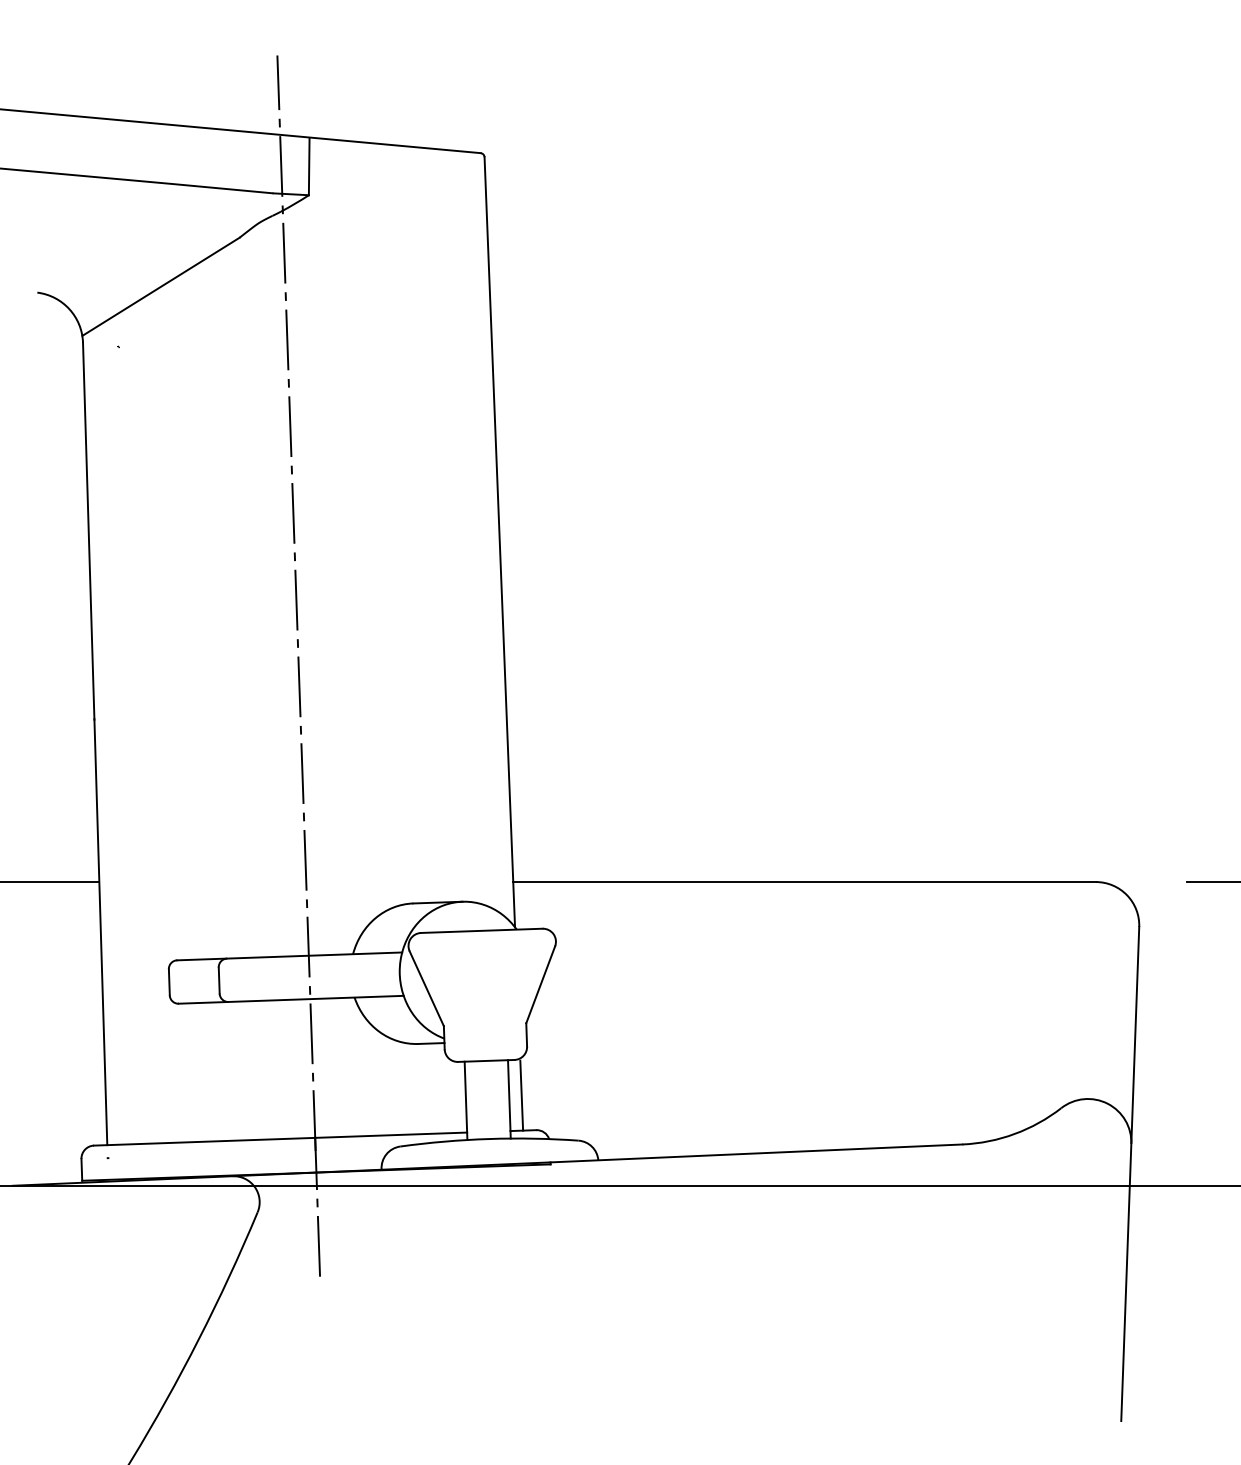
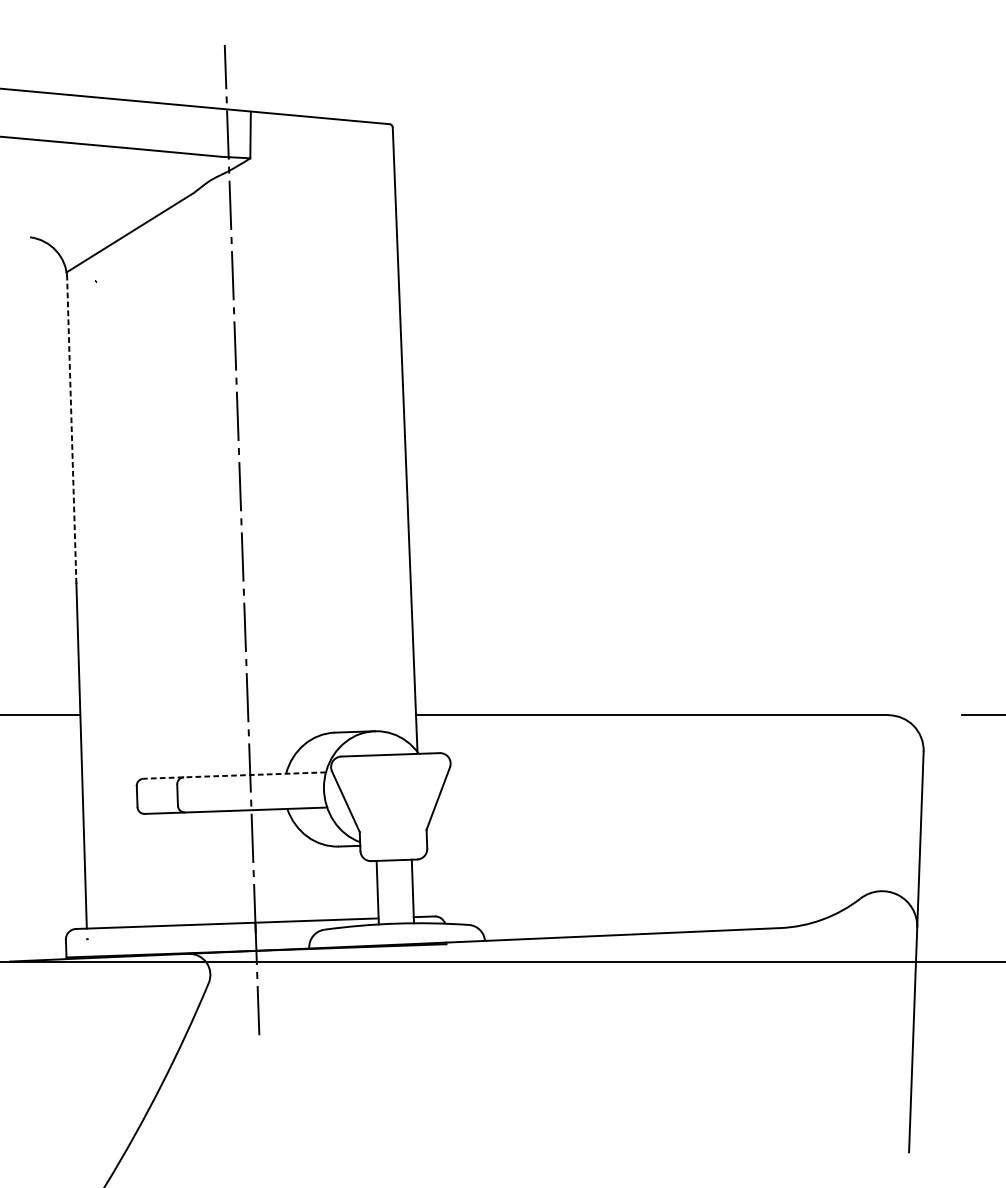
line: (88, 531) -> (71, 431), solid -> dashed
line: (289, 956) -> (234, 775), solid -> dashed
line: (521, 1095) -> (422, 888), removed

